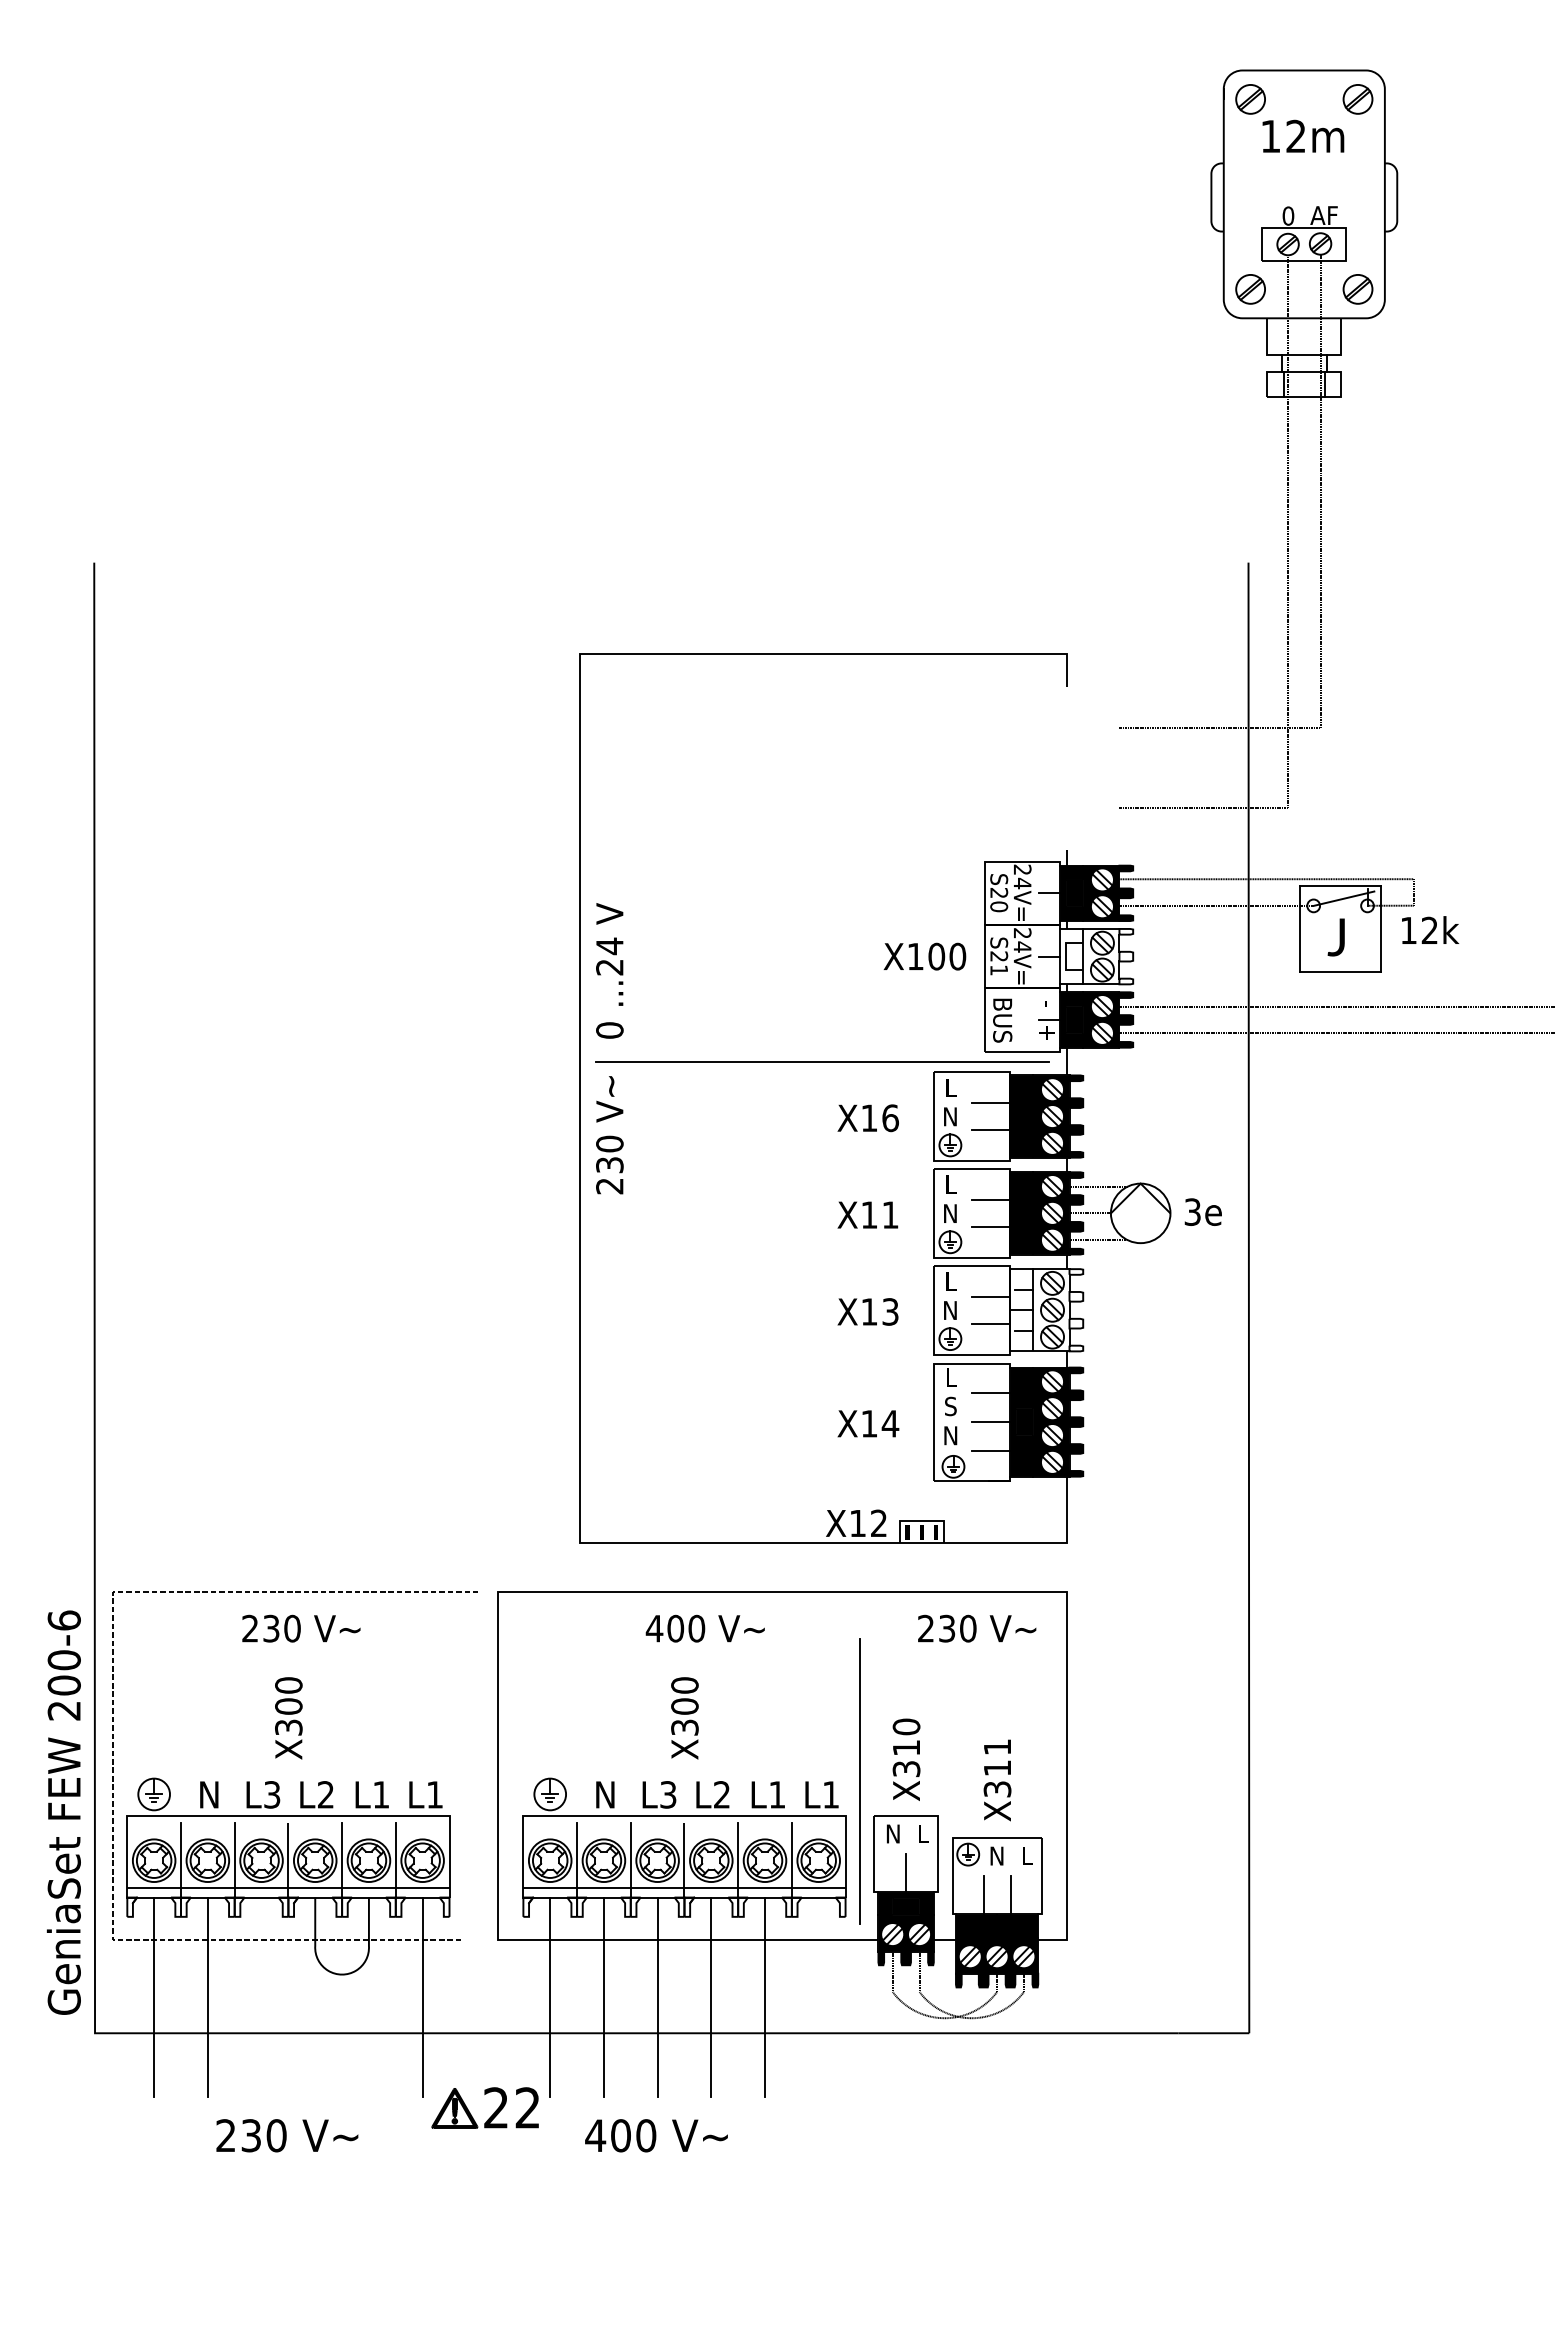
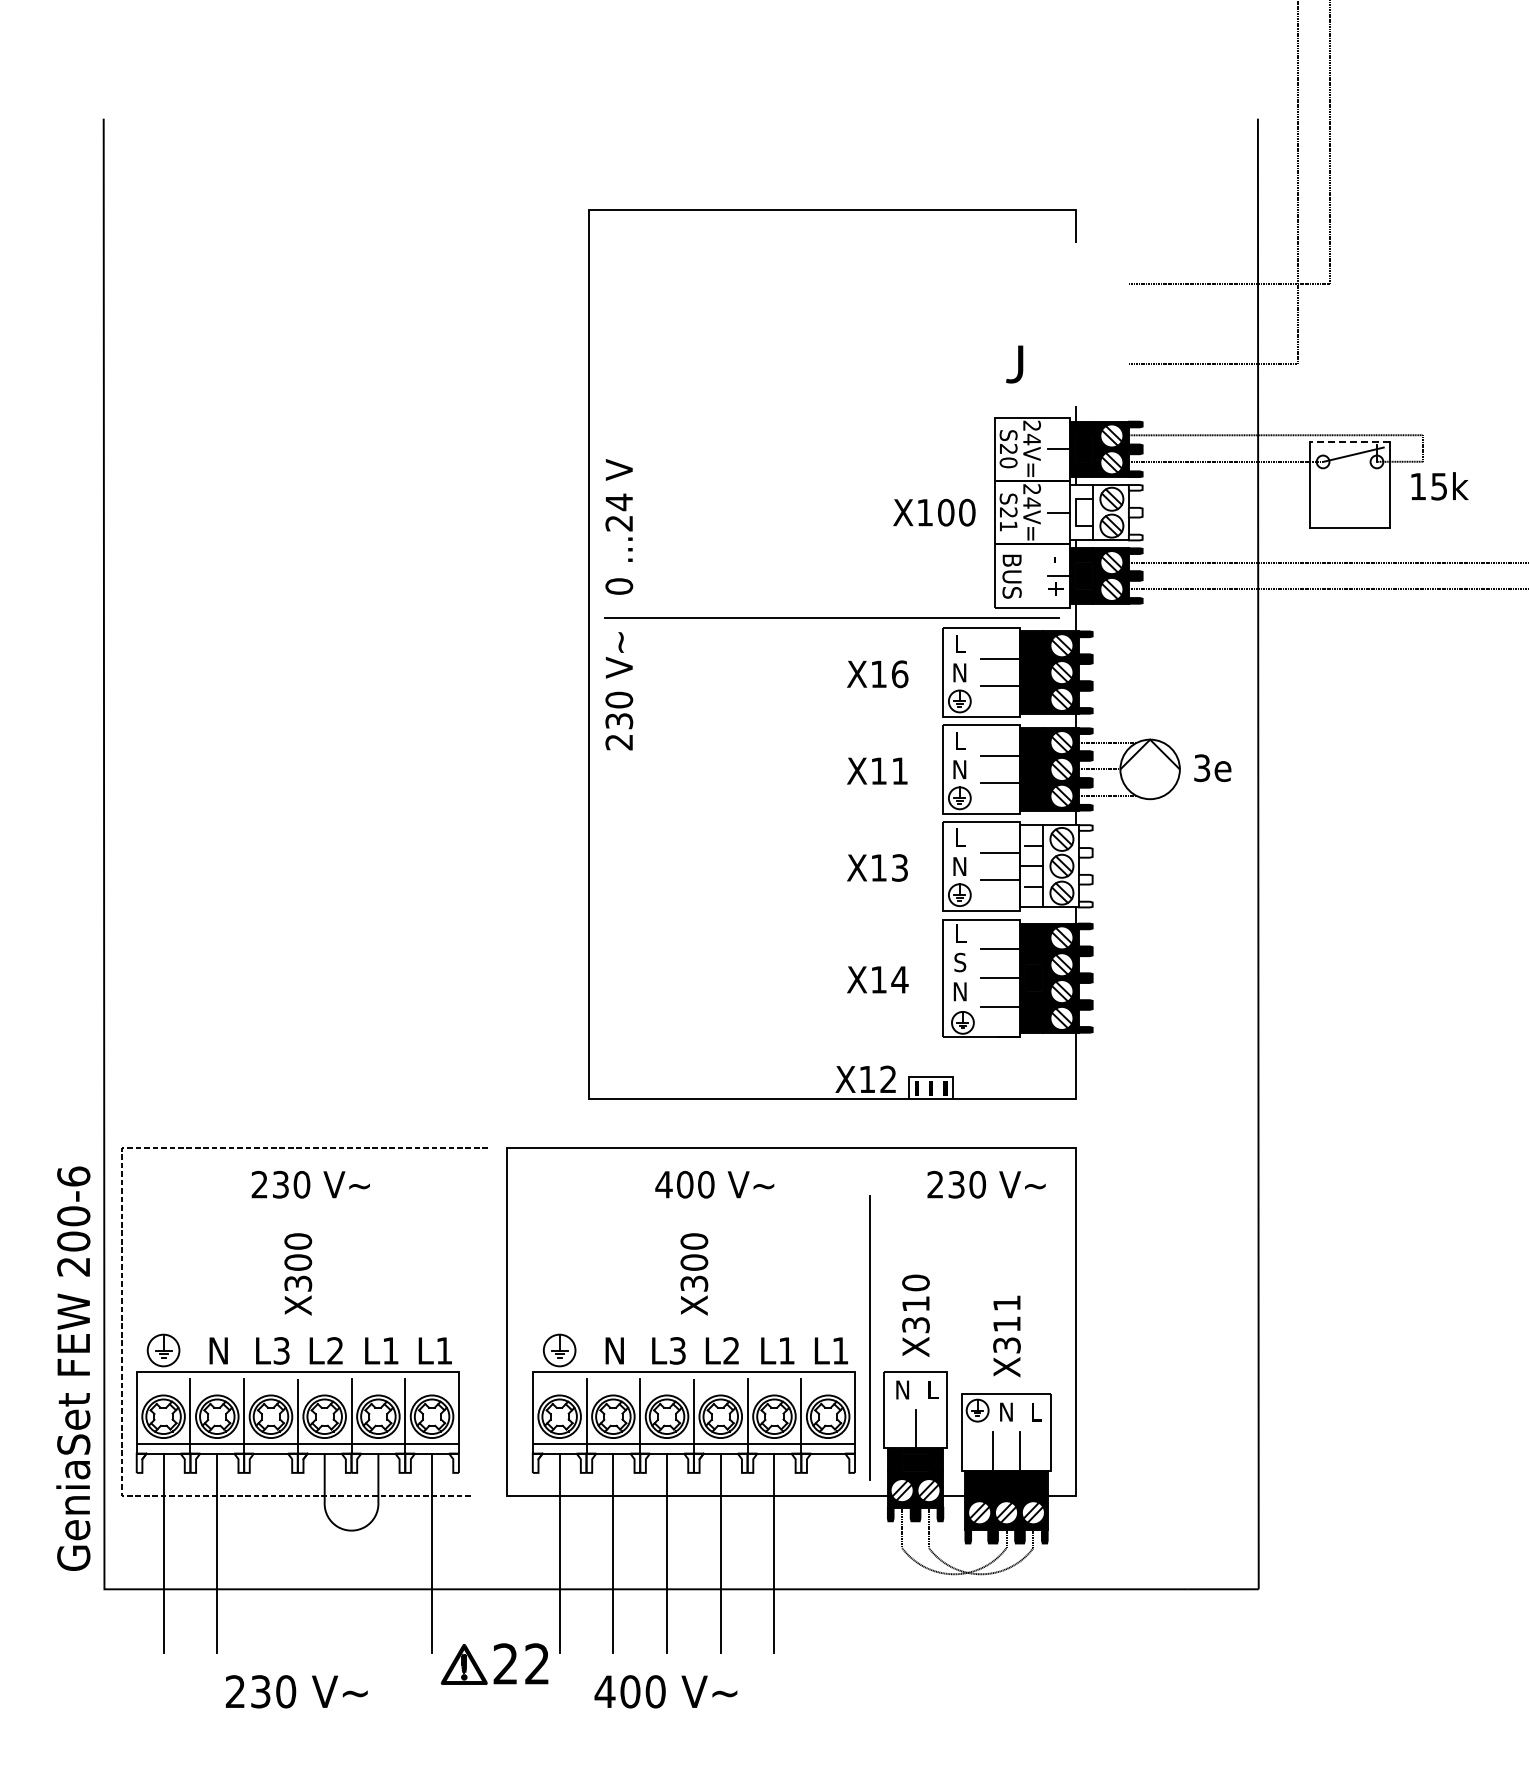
line: (1340, 886) -> (1349, 442), solid -> dashed
text: (1429, 930) -> (1438, 486), 12k -> 15k
text: (1335, 937) -> (1013, 364), moved

